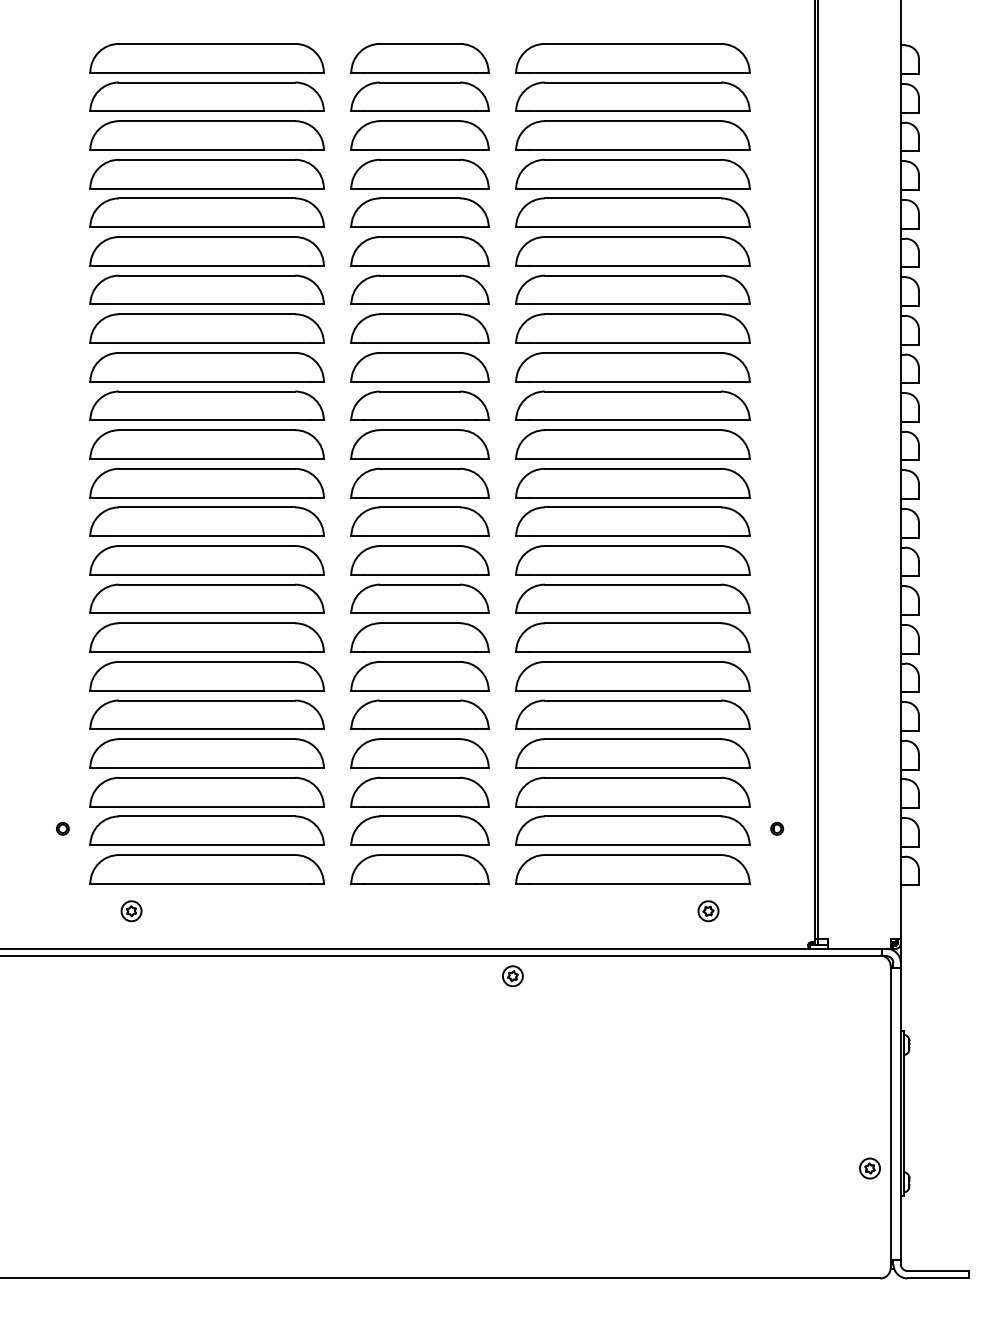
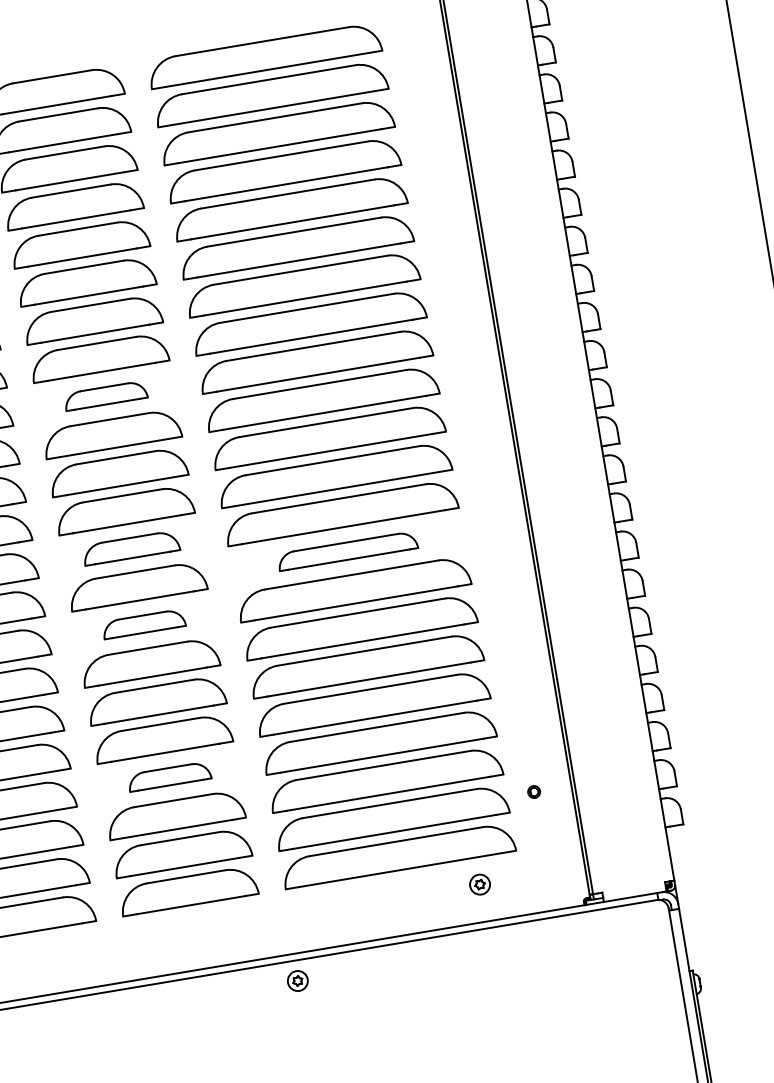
part: (419, 367) -> (105, 396), size x0.6
part: (419, 521) -> (130, 547), size x0.7
part: (632, 560) -> (347, 551), size x0.6
part: (419, 598) -> (143, 623), size x0.6
part: (419, 753) -> (168, 776), size x0.6

